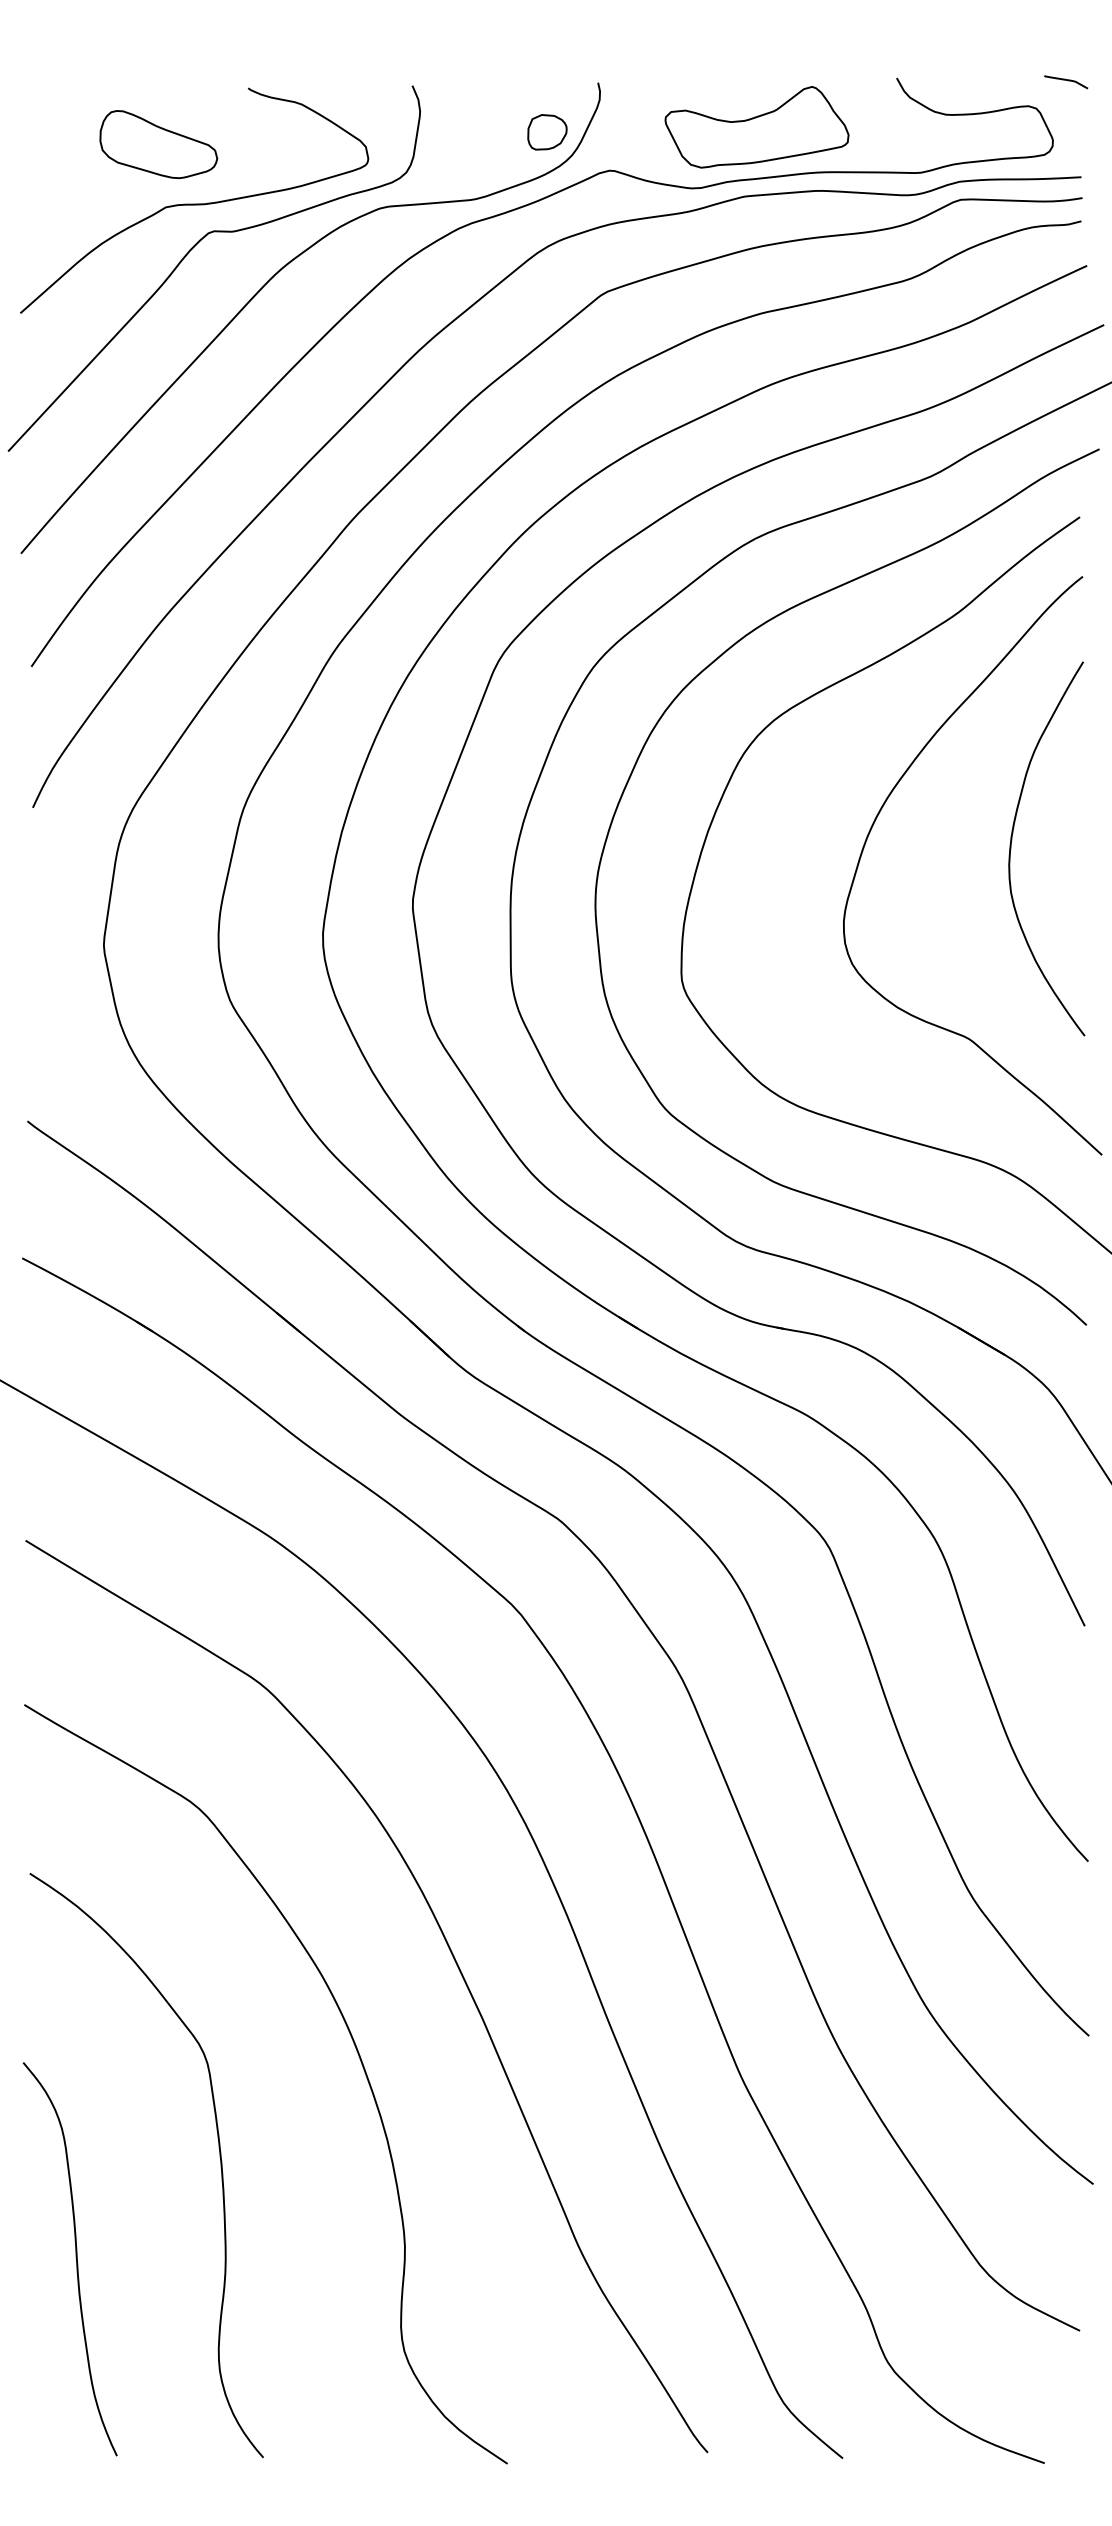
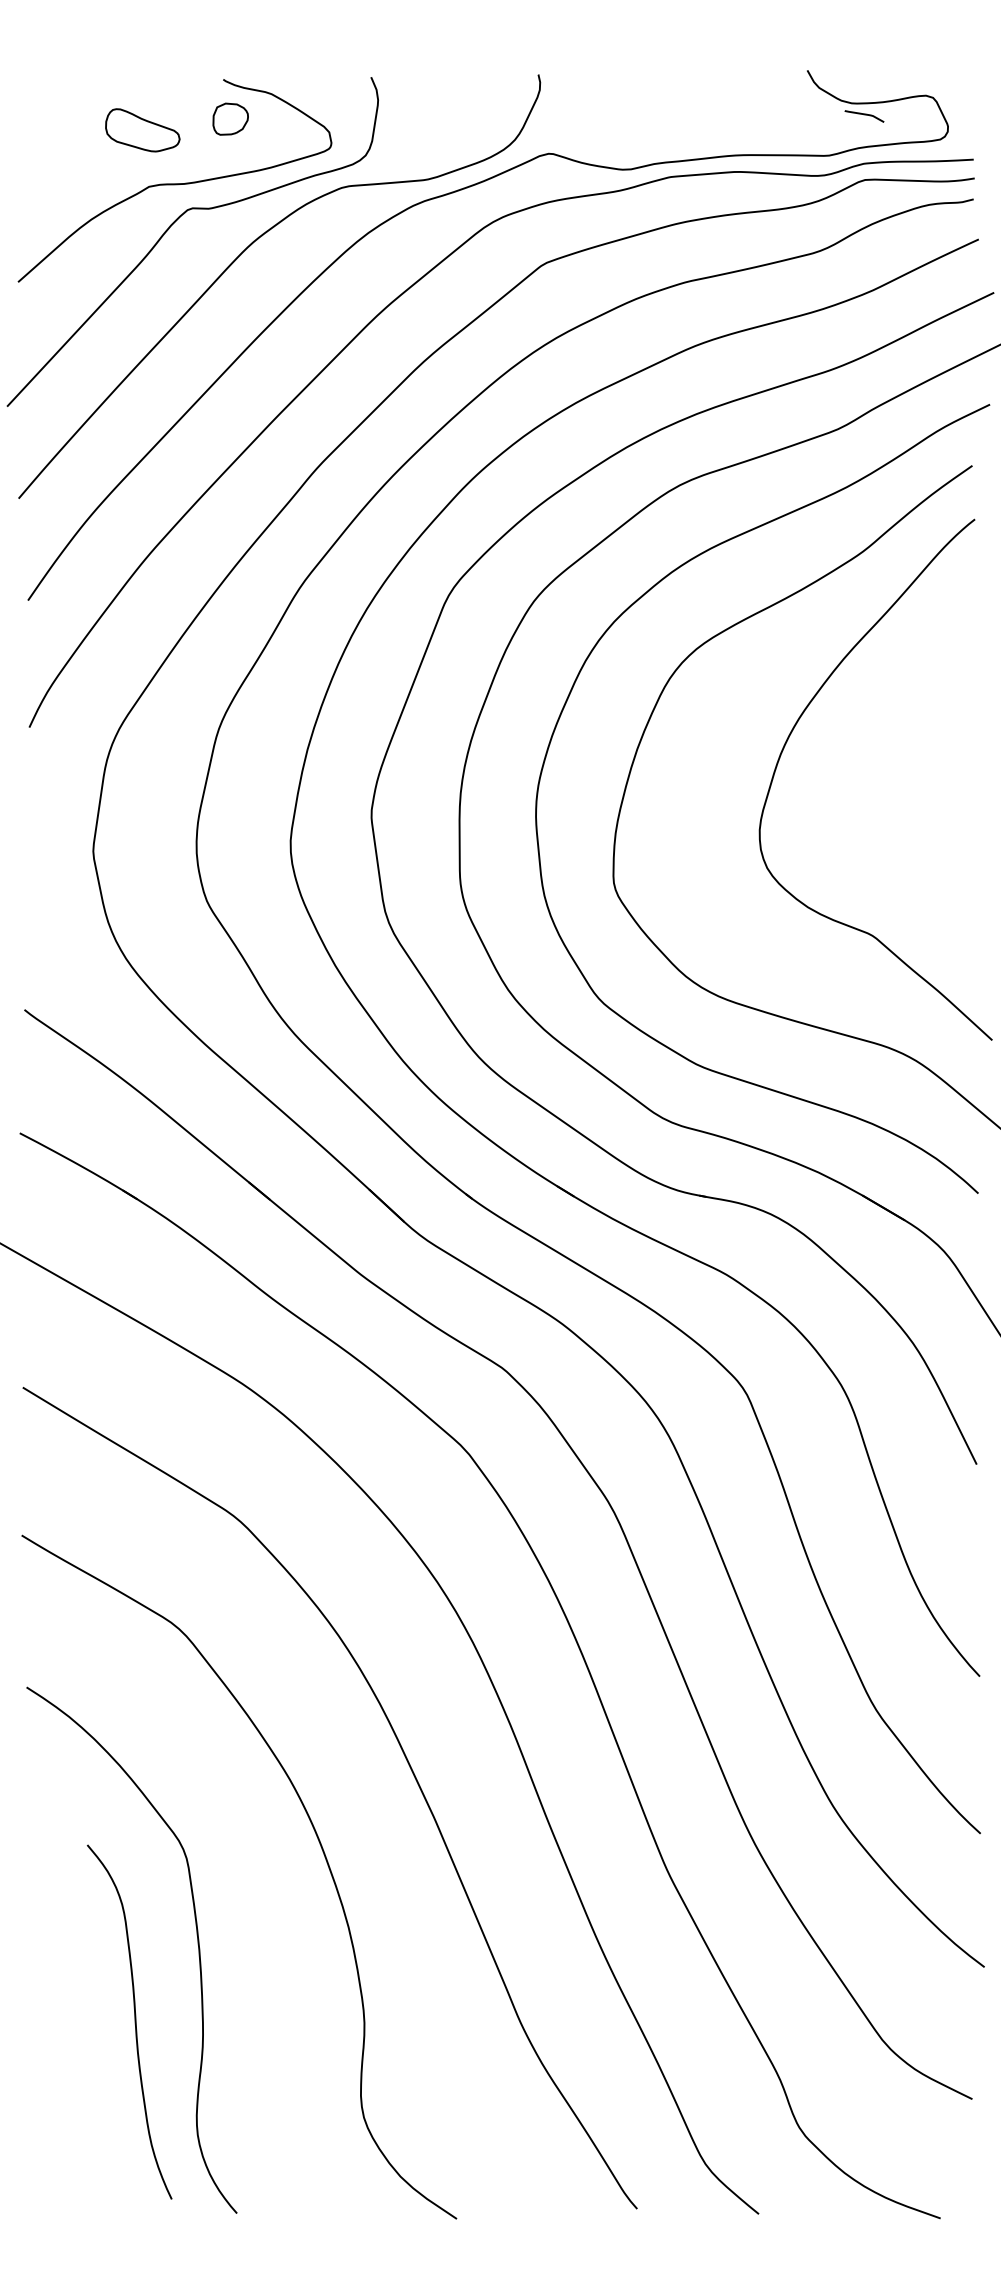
curve: (1066, 80) -> (864, 114), moved
part: (756, 127) -> (681, 114), removed
part: (547, 132) -> (230, 119), moved
part: (158, 144) -> (142, 130), size x0.7
curve: (1012, 840) -> (911, 756), removed
curve: (75, 2257) -> (134, 2020), moved

